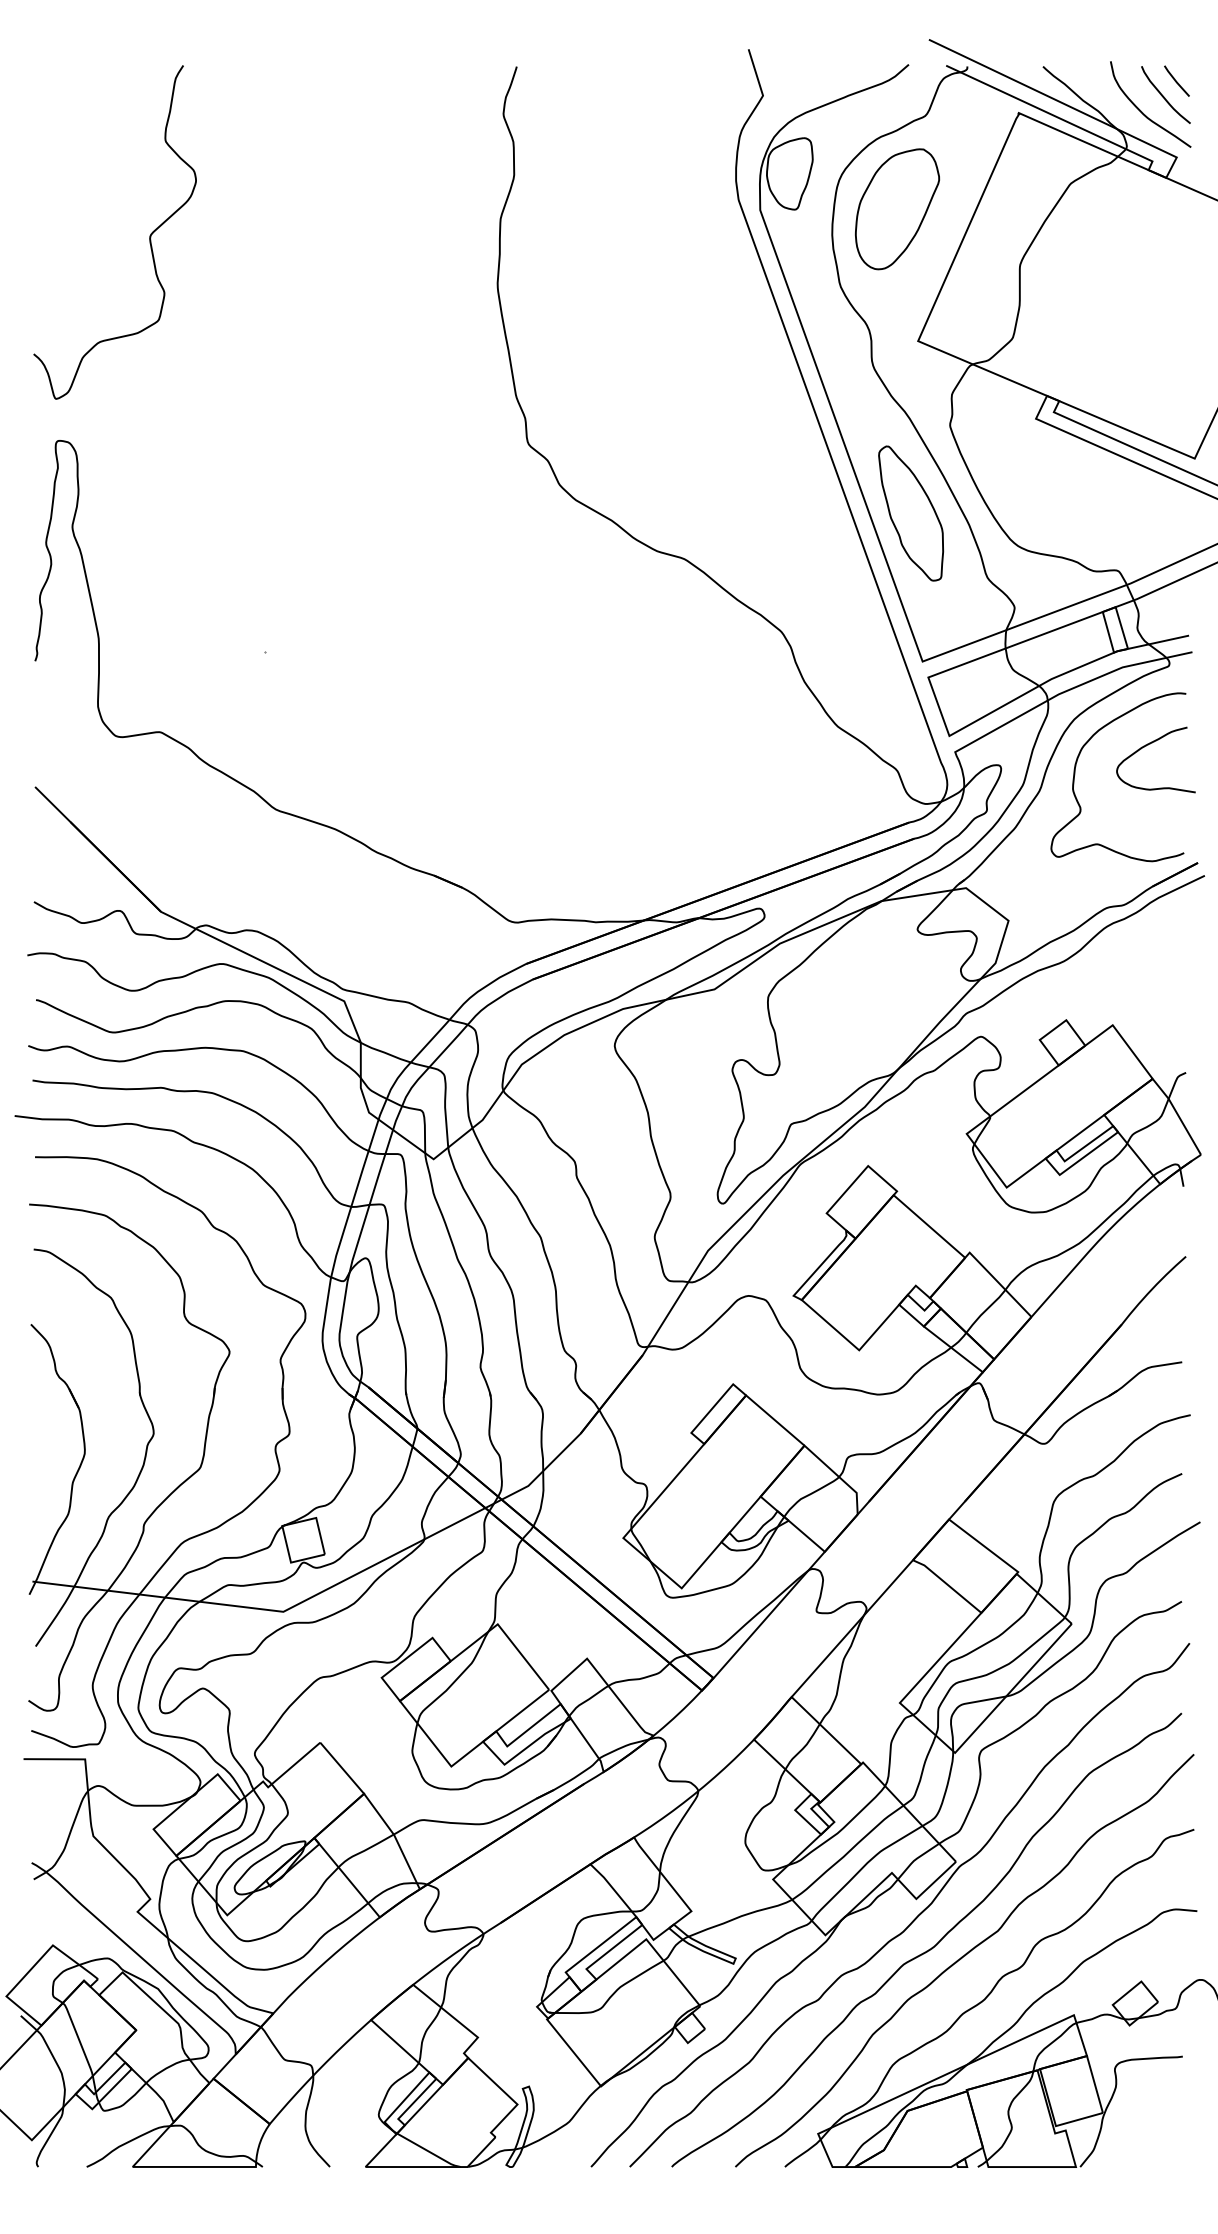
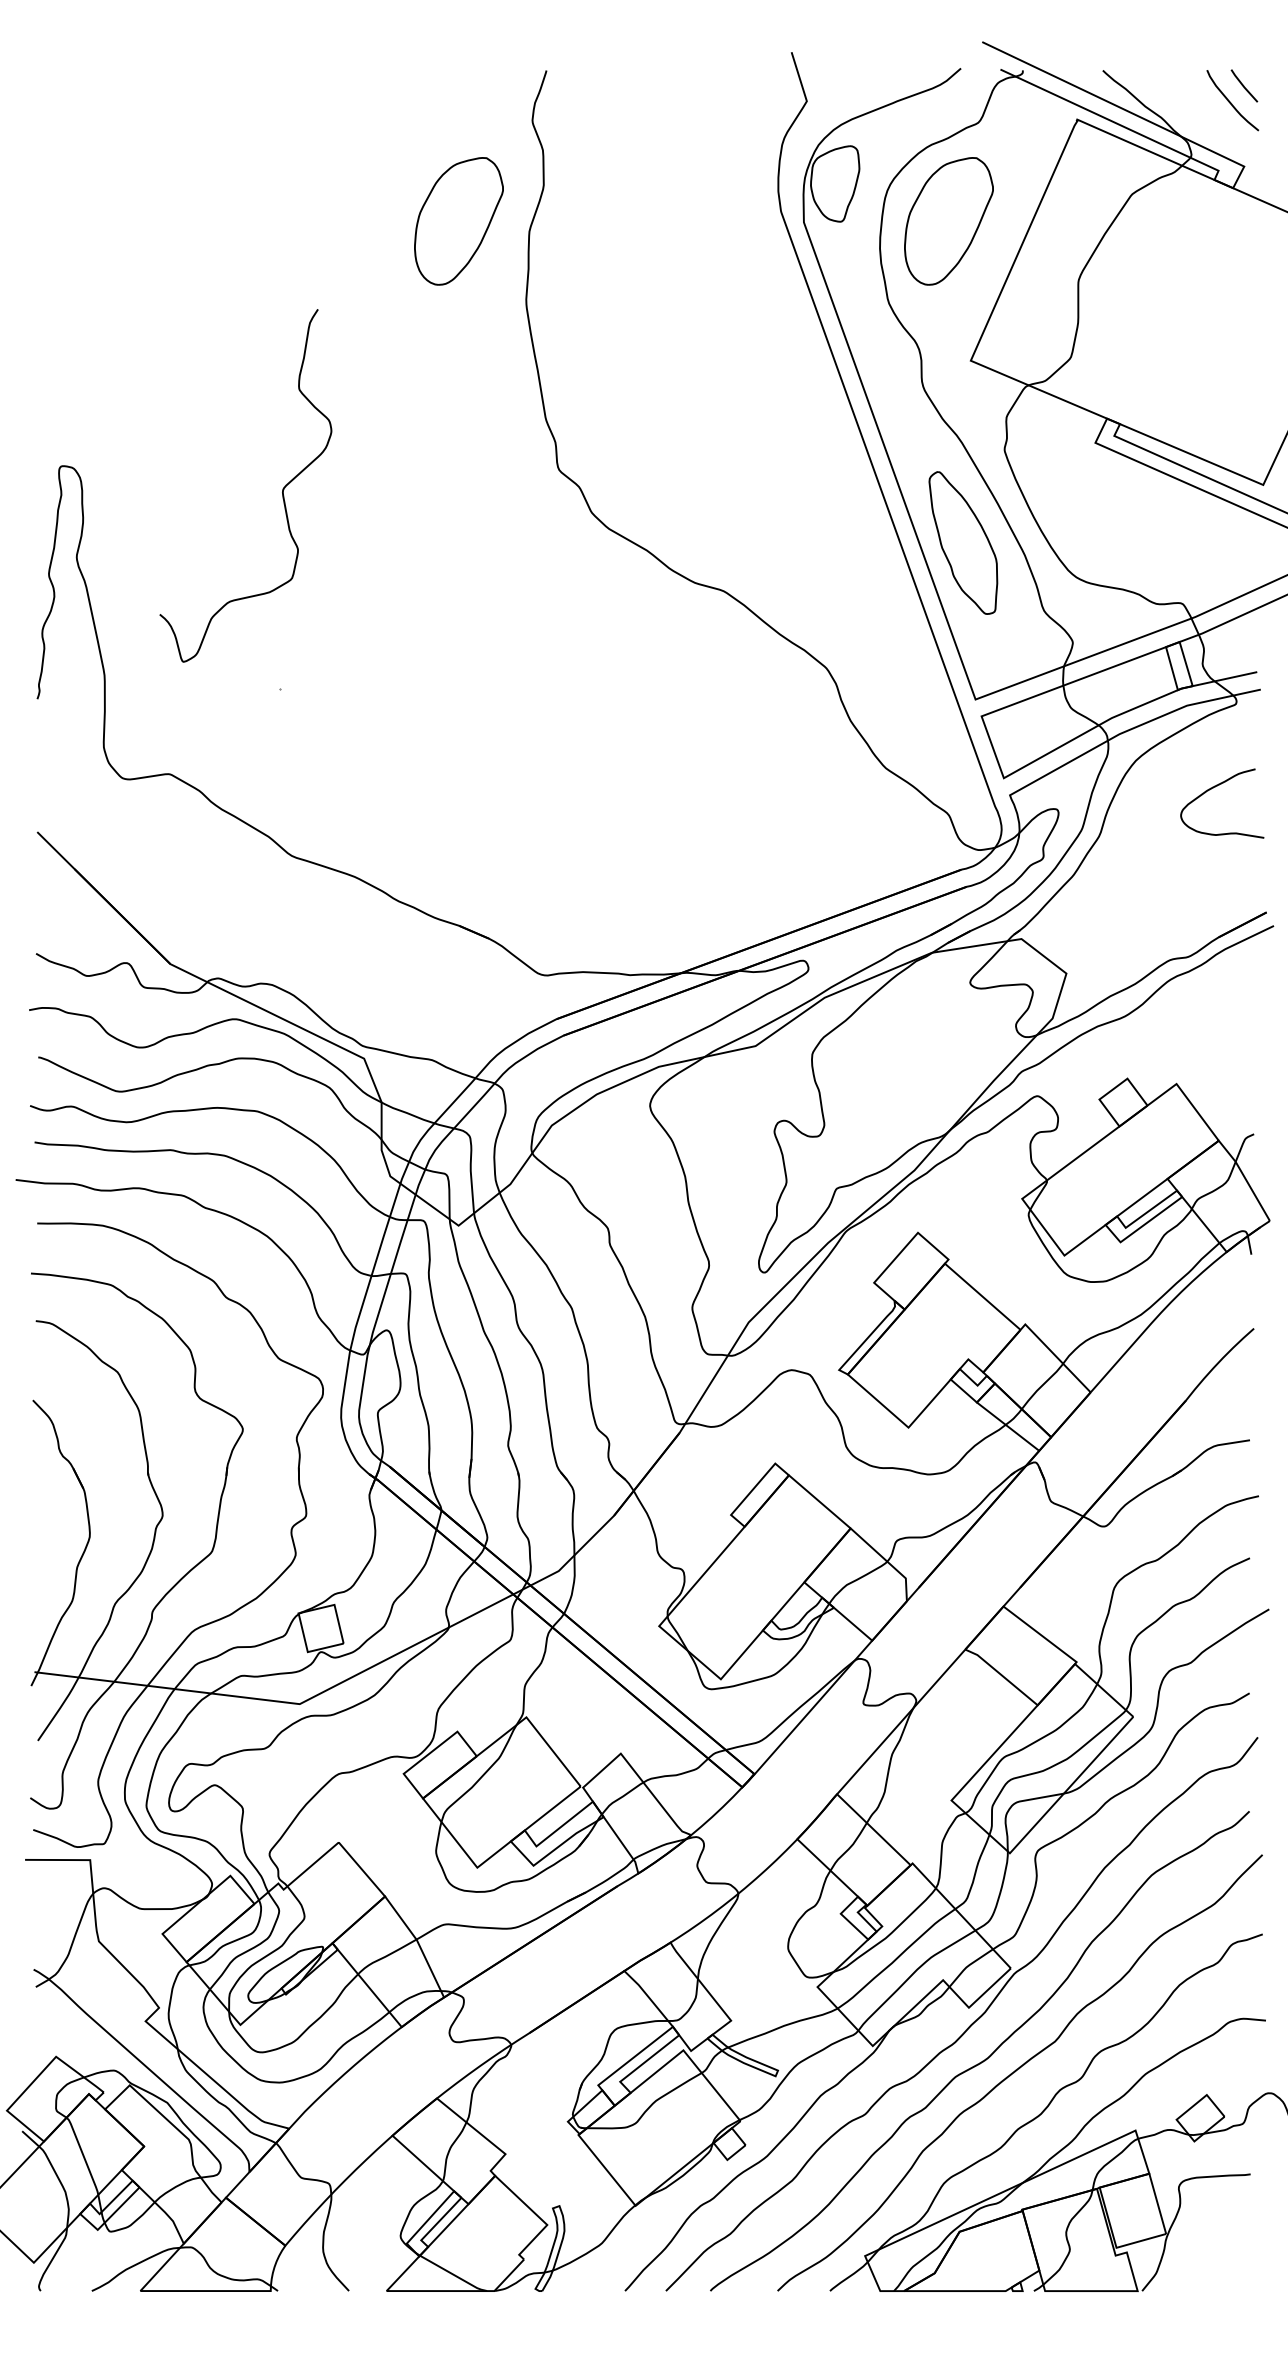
curve: (1142, 111) -> (1207, 117), removed
part: (433, 209) -> (458, 221), added
curve: (149, 234) -> (282, 488), moved
curve: (1075, 771) -> (1137, 815), removed

